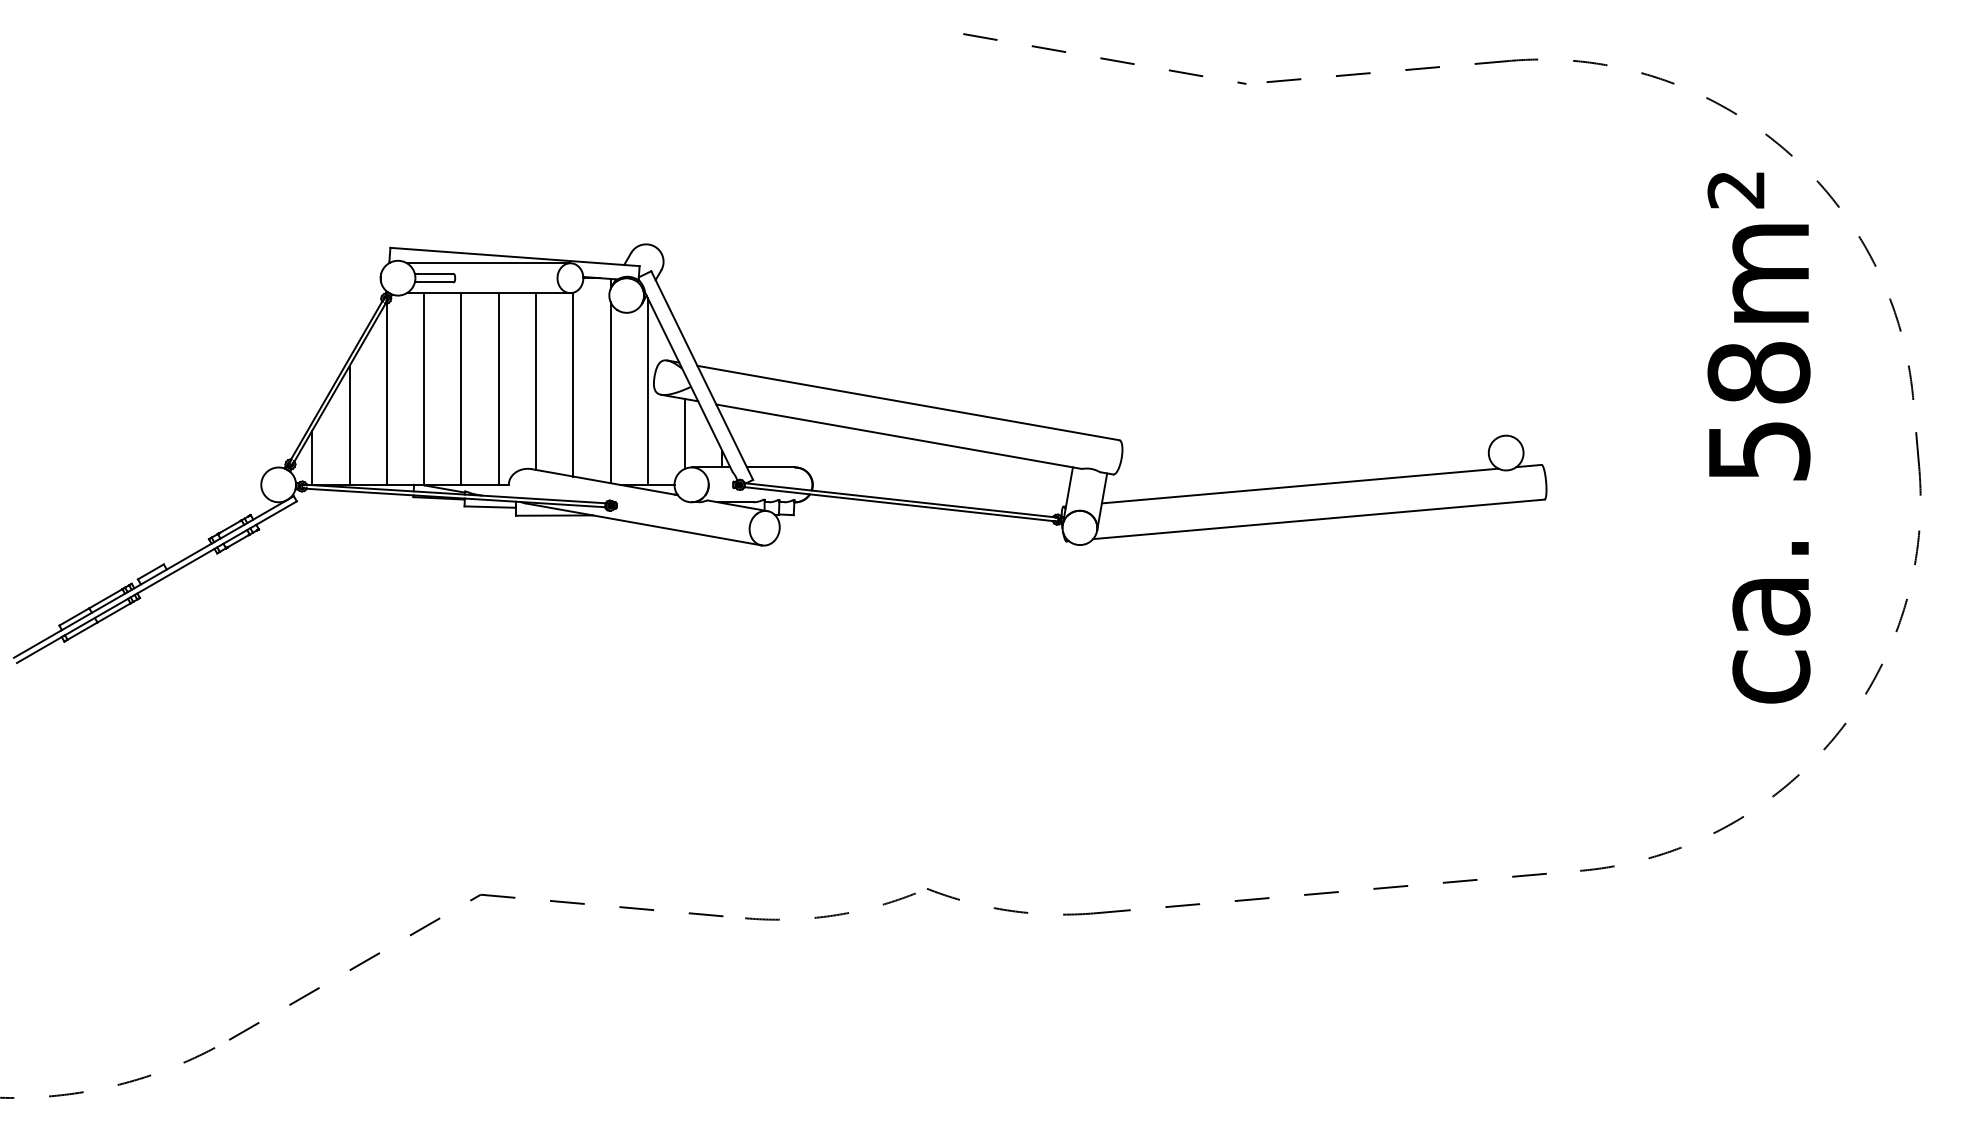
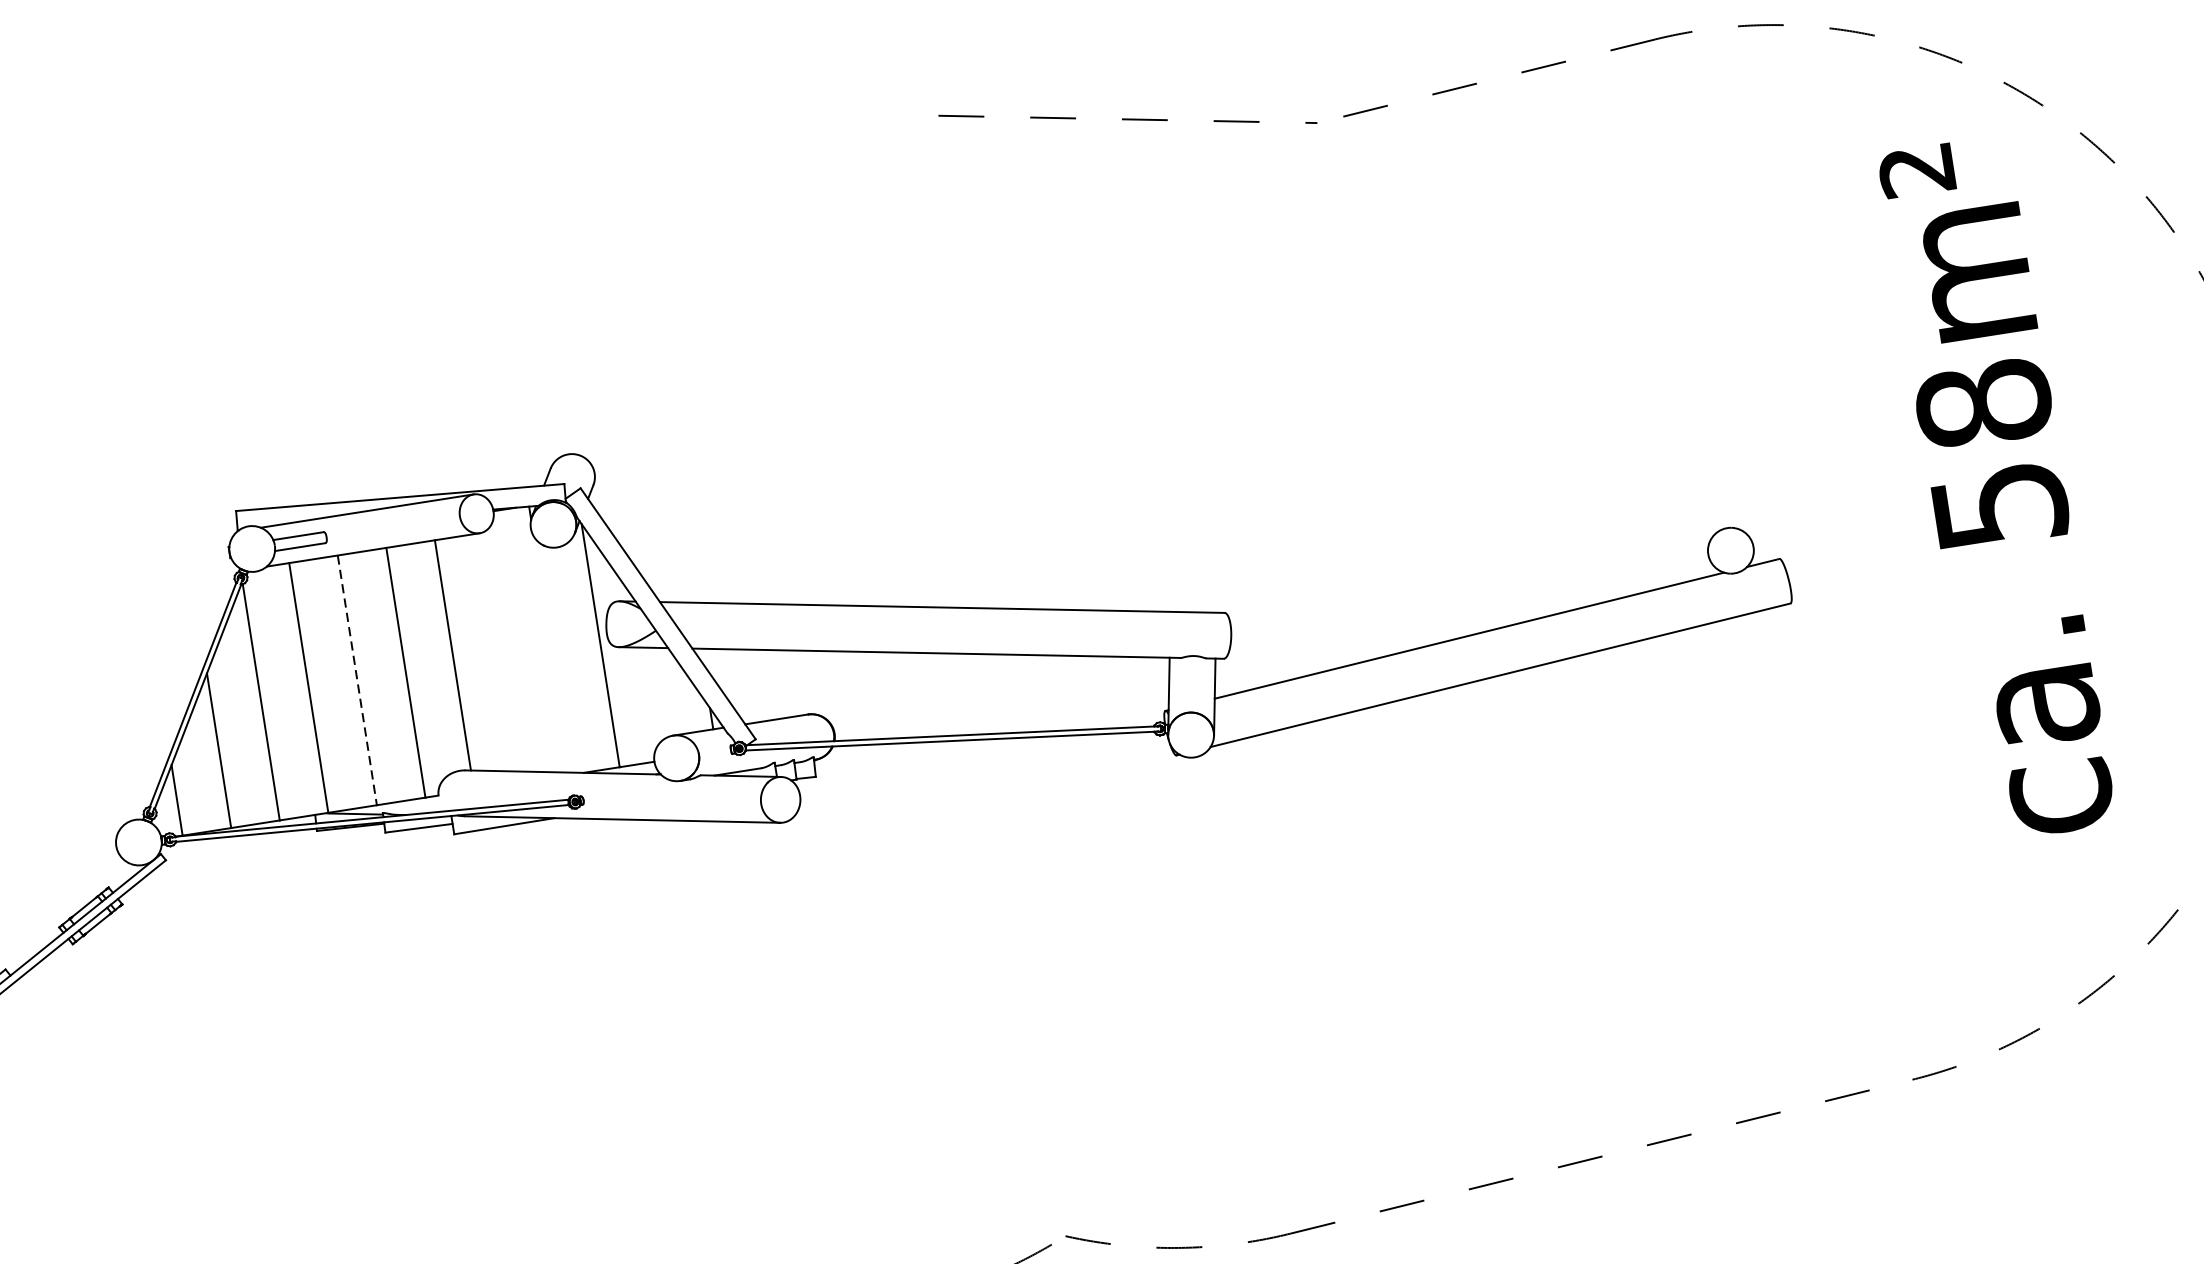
line: (573, 384) -> (502, 651), removed
line: (461, 389) -> (357, 681), solid -> dashed
line: (610, 392) -> (552, 654), removed
line: (685, 433) -> (658, 692), removed
text: (1758, 437) -> (1996, 488), moved

